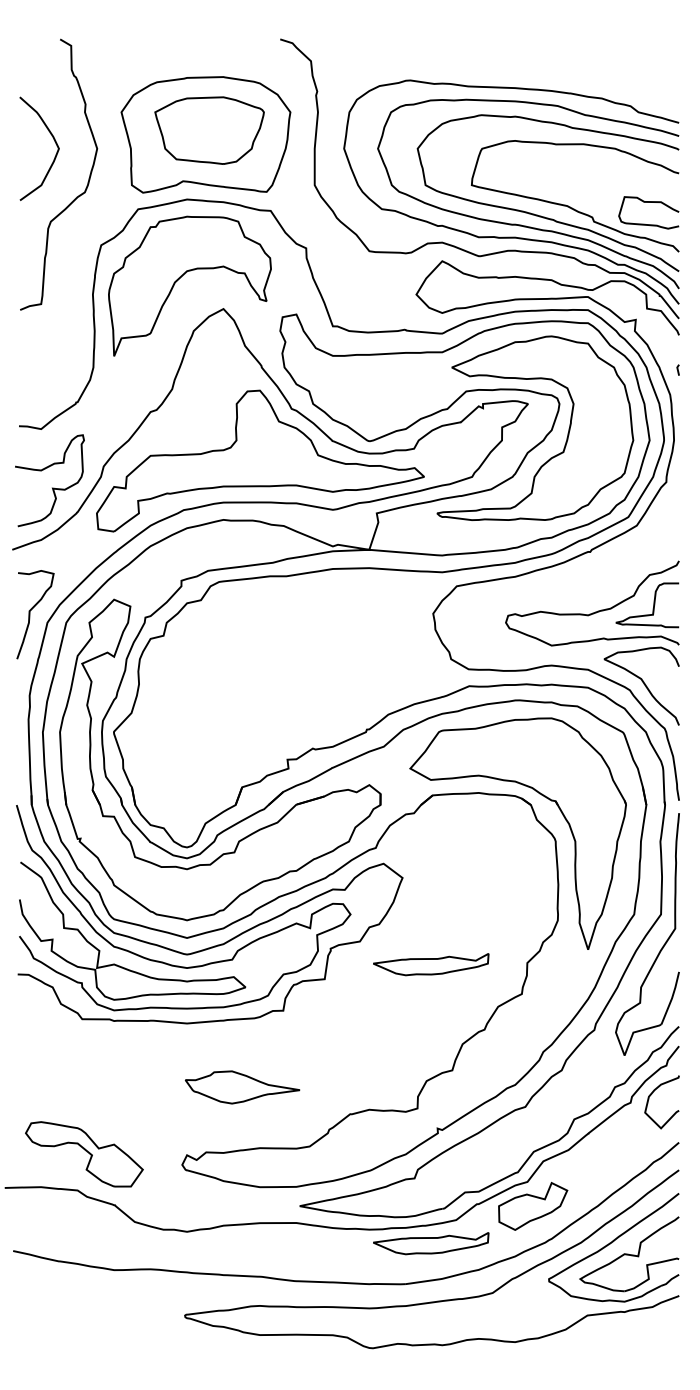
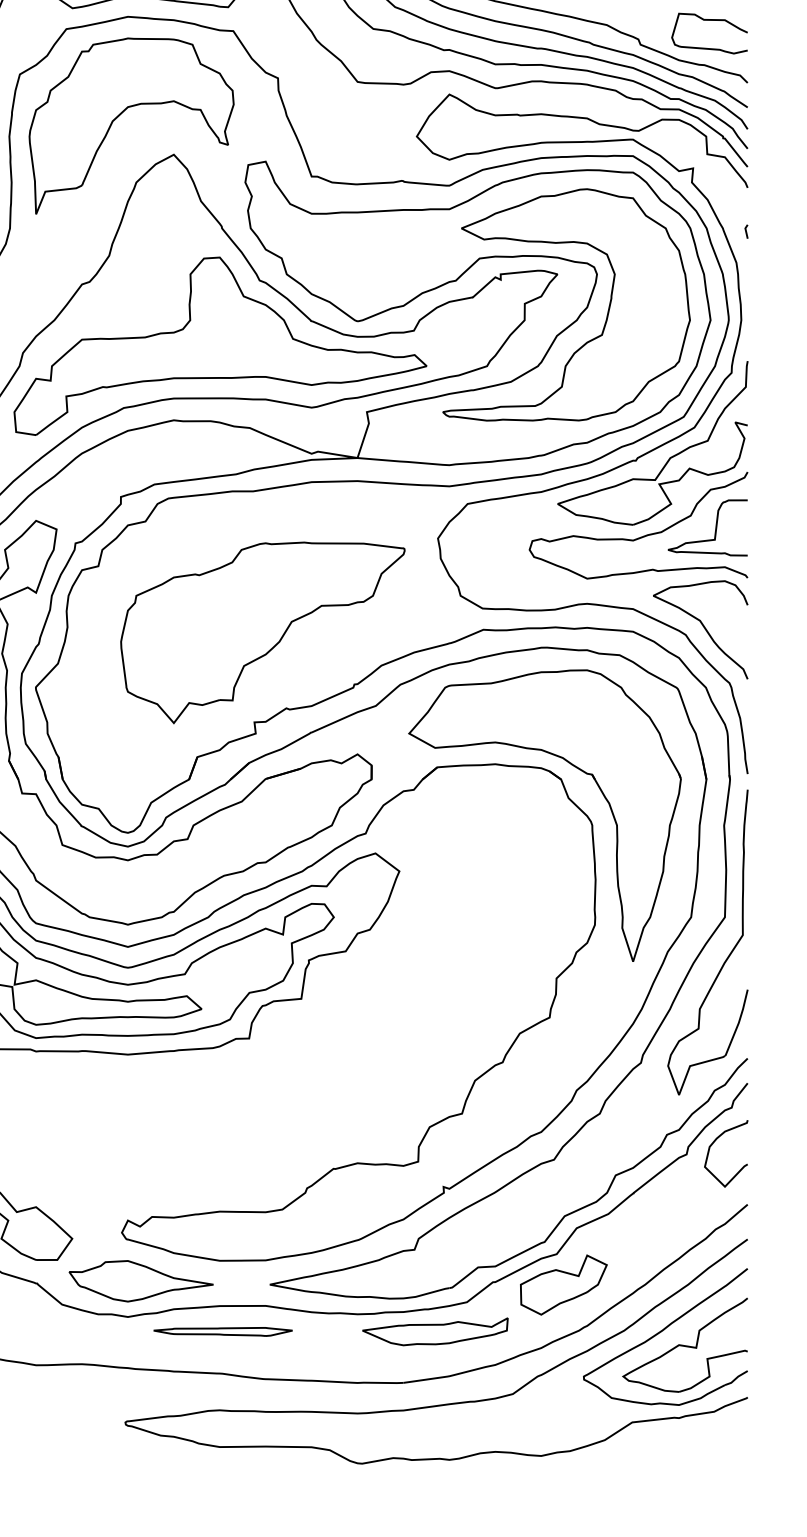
part: (616, 549) -> (668, 457), added
part: (293, 688) -> (262, 632), added
part: (431, 964) -> (435, 980), removed
part: (242, 1087) -> (141, 1281), moved
part: (262, 1243) -> (222, 1331), added

